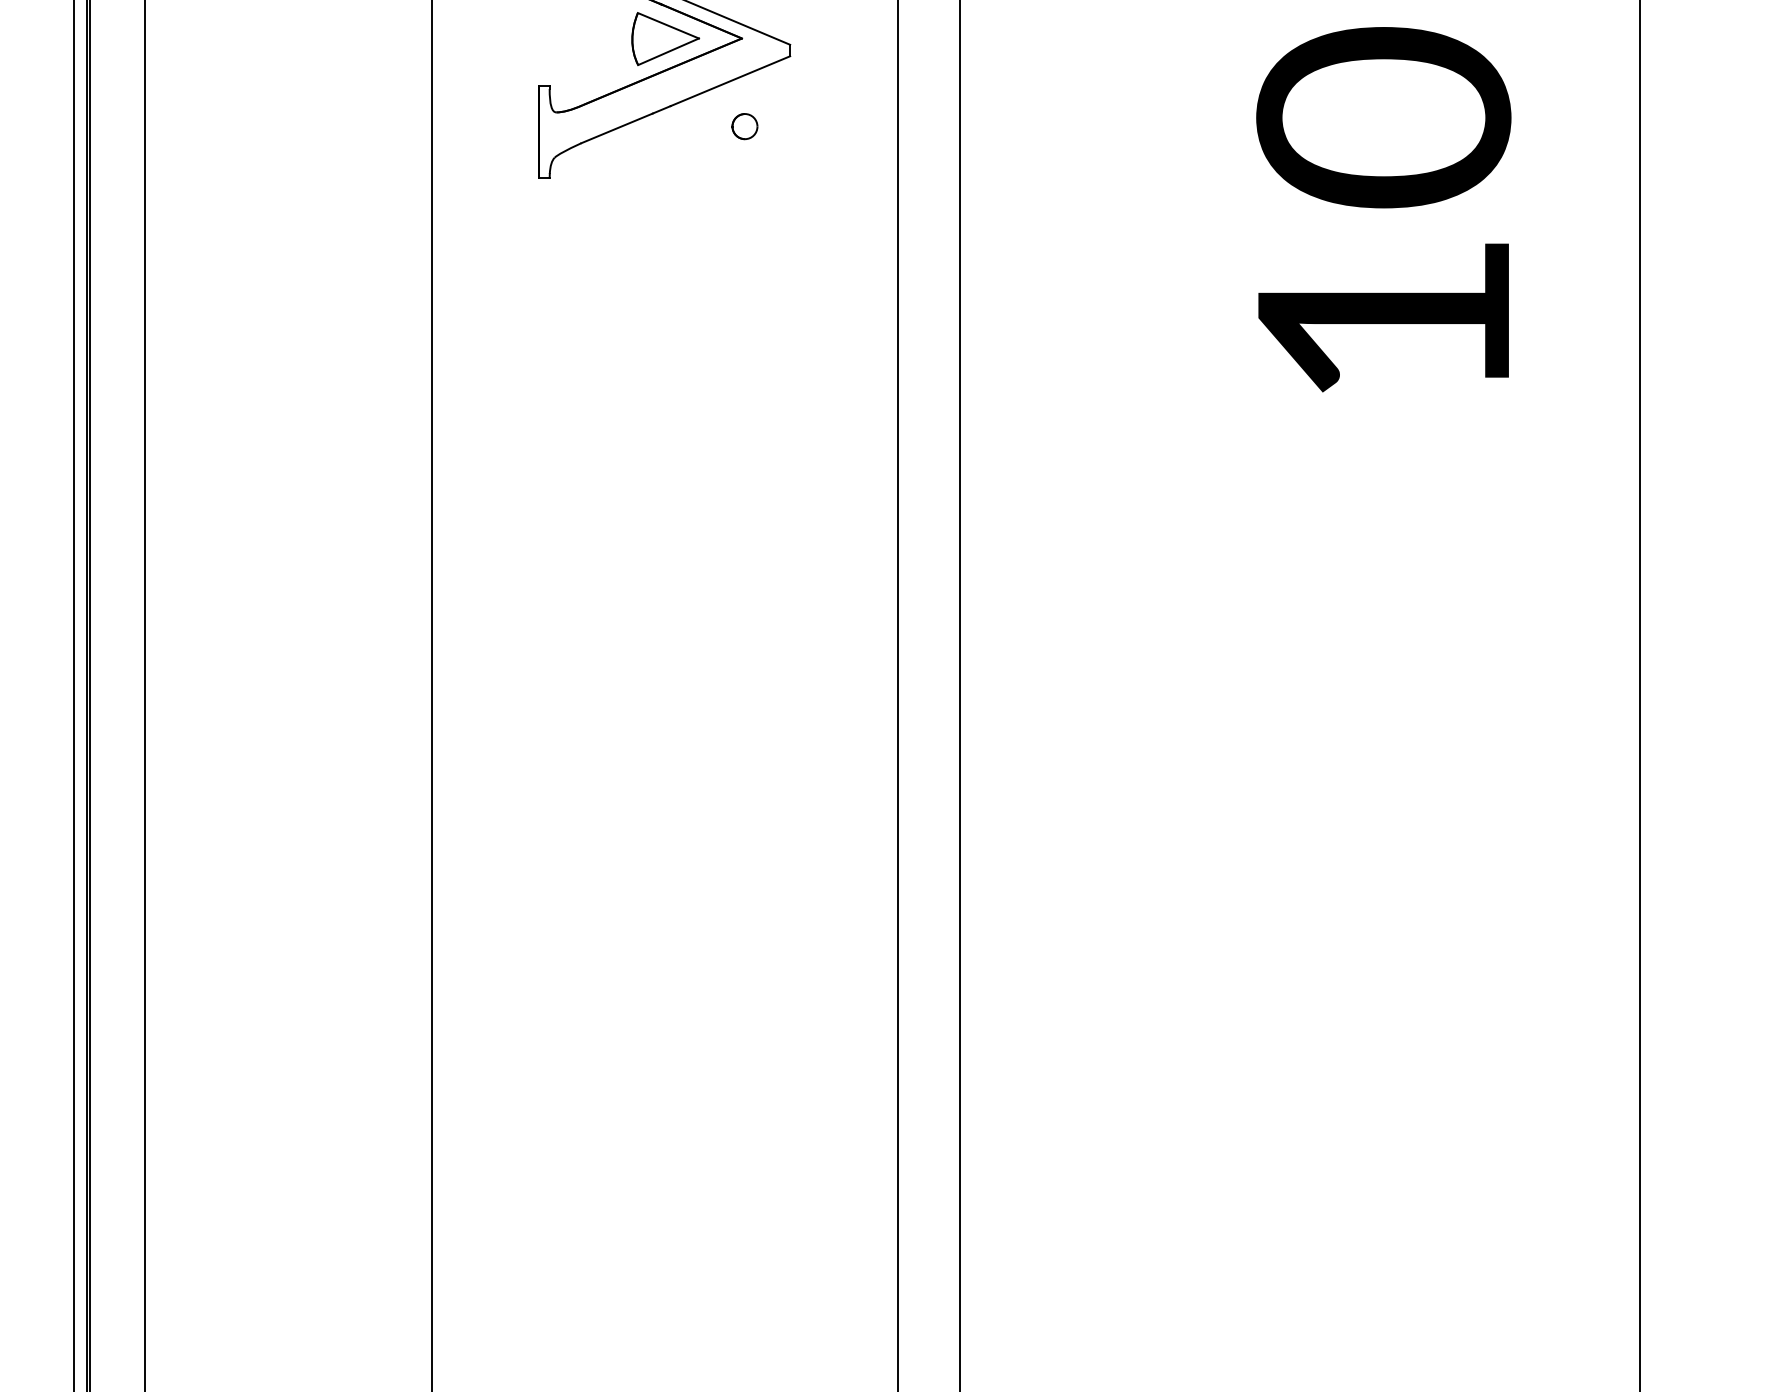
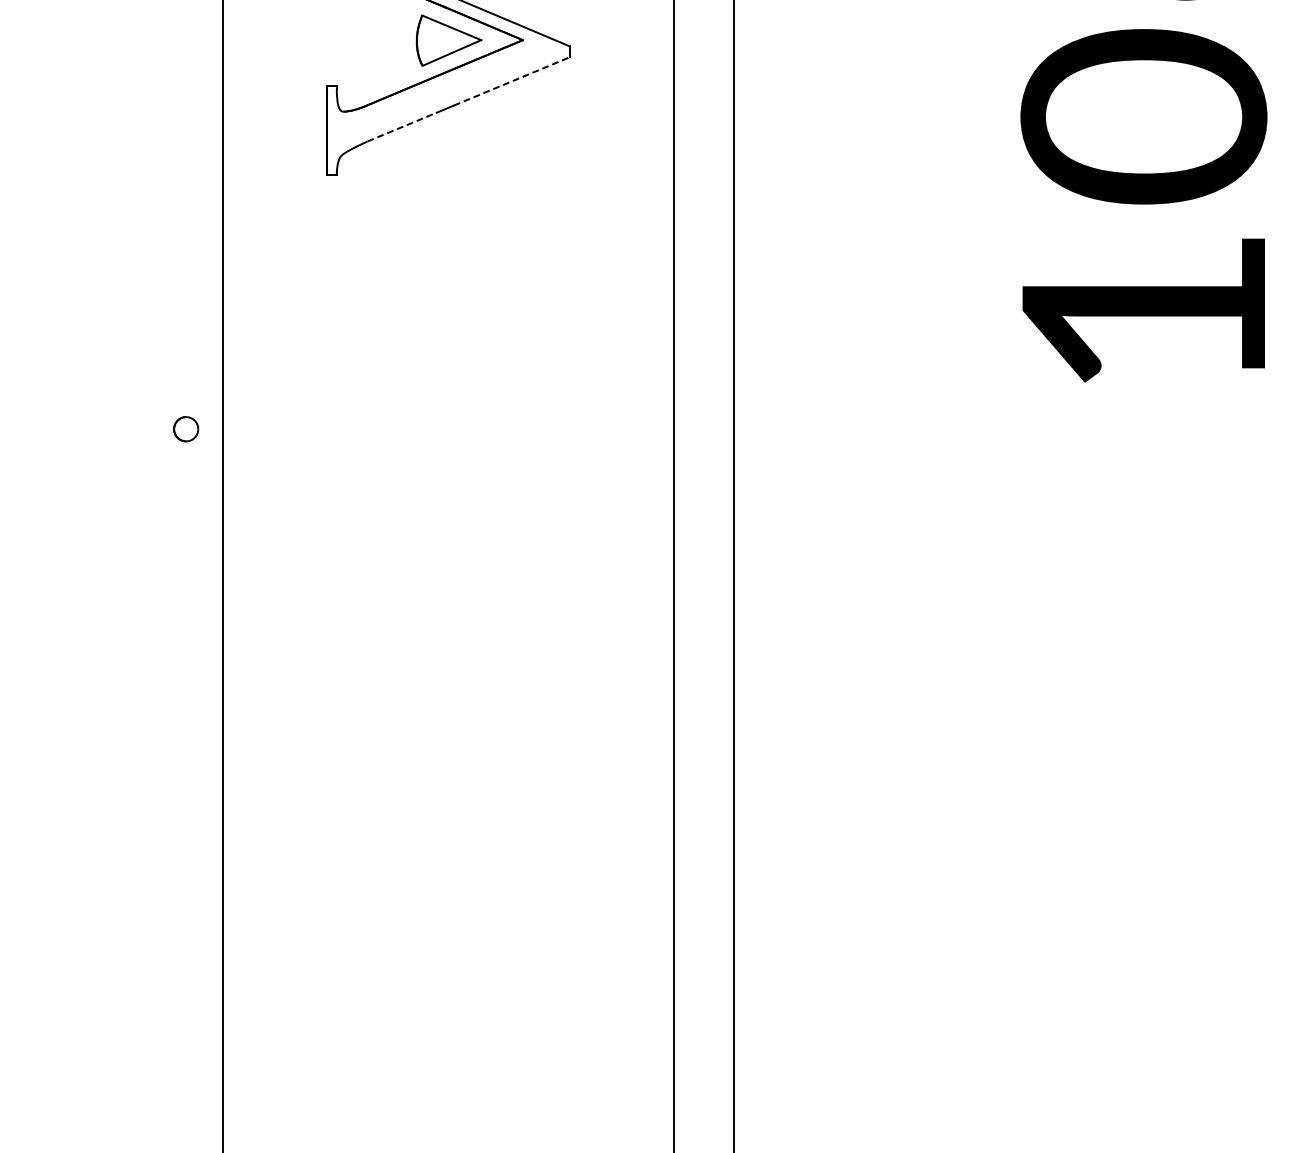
line: (730, 81) -> (511, 81), solid -> dashed
part: (744, 126) -> (185, 429), moved
line: (617, 128) -> (402, 127), solid -> dashed

